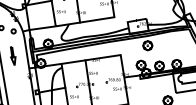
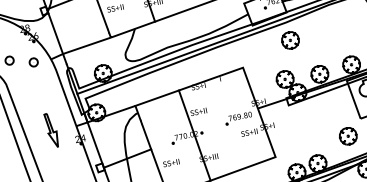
part: (13, 55) -> (52, 129), moved

